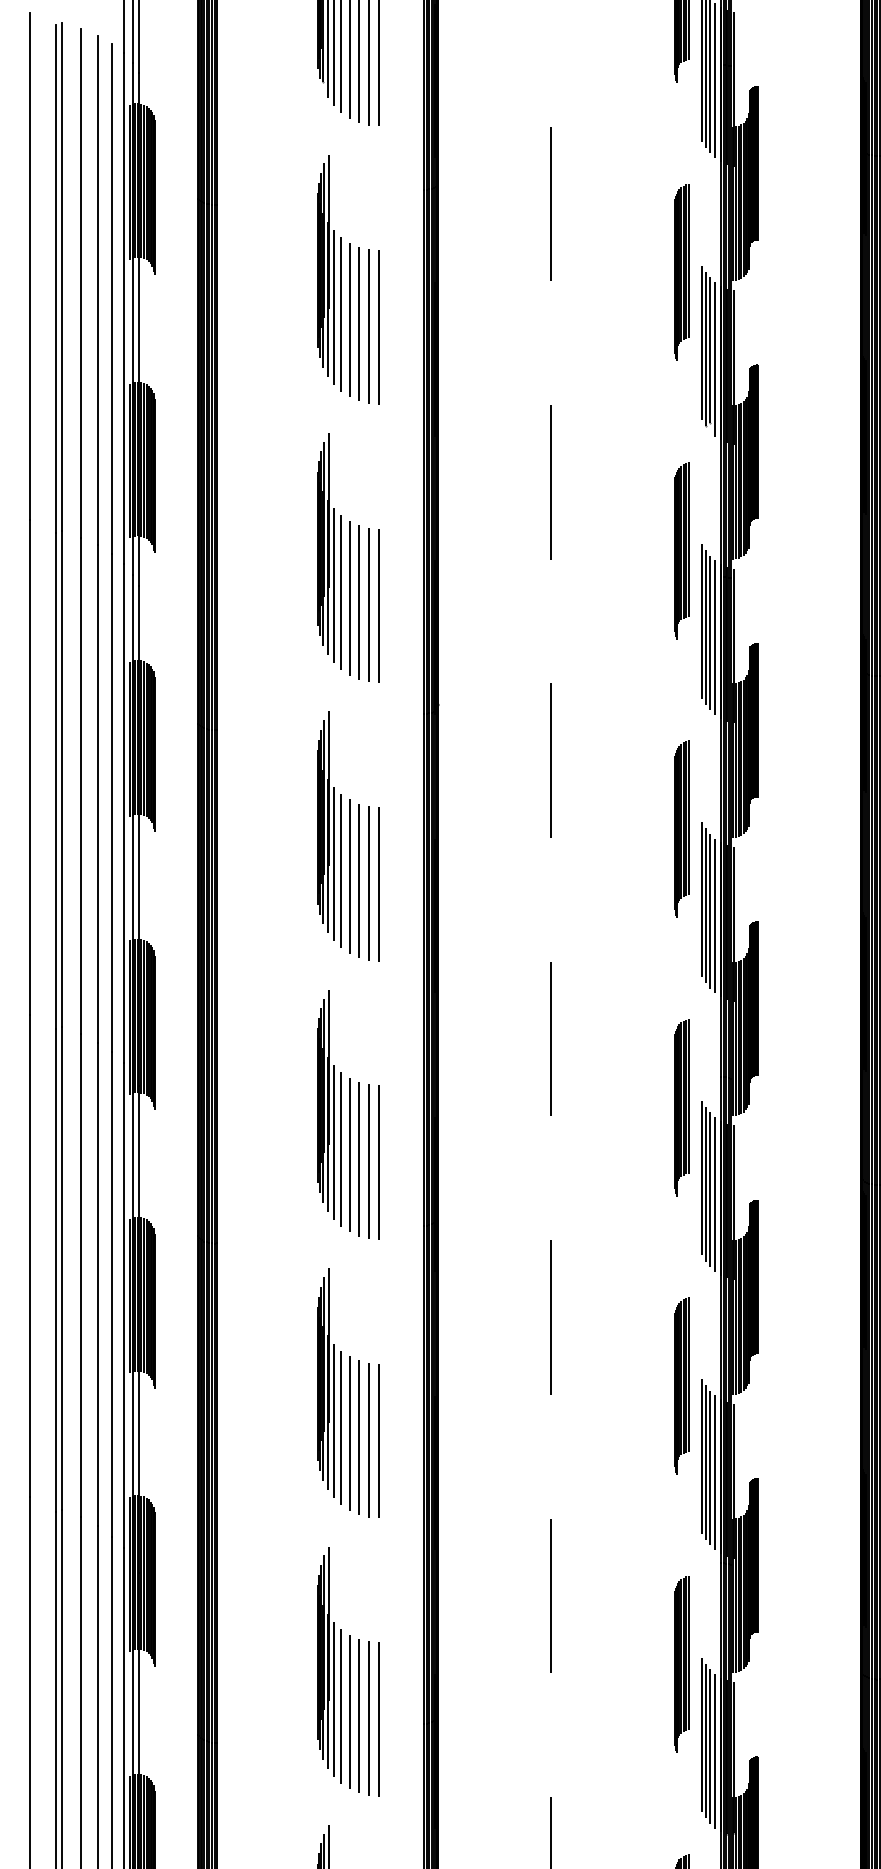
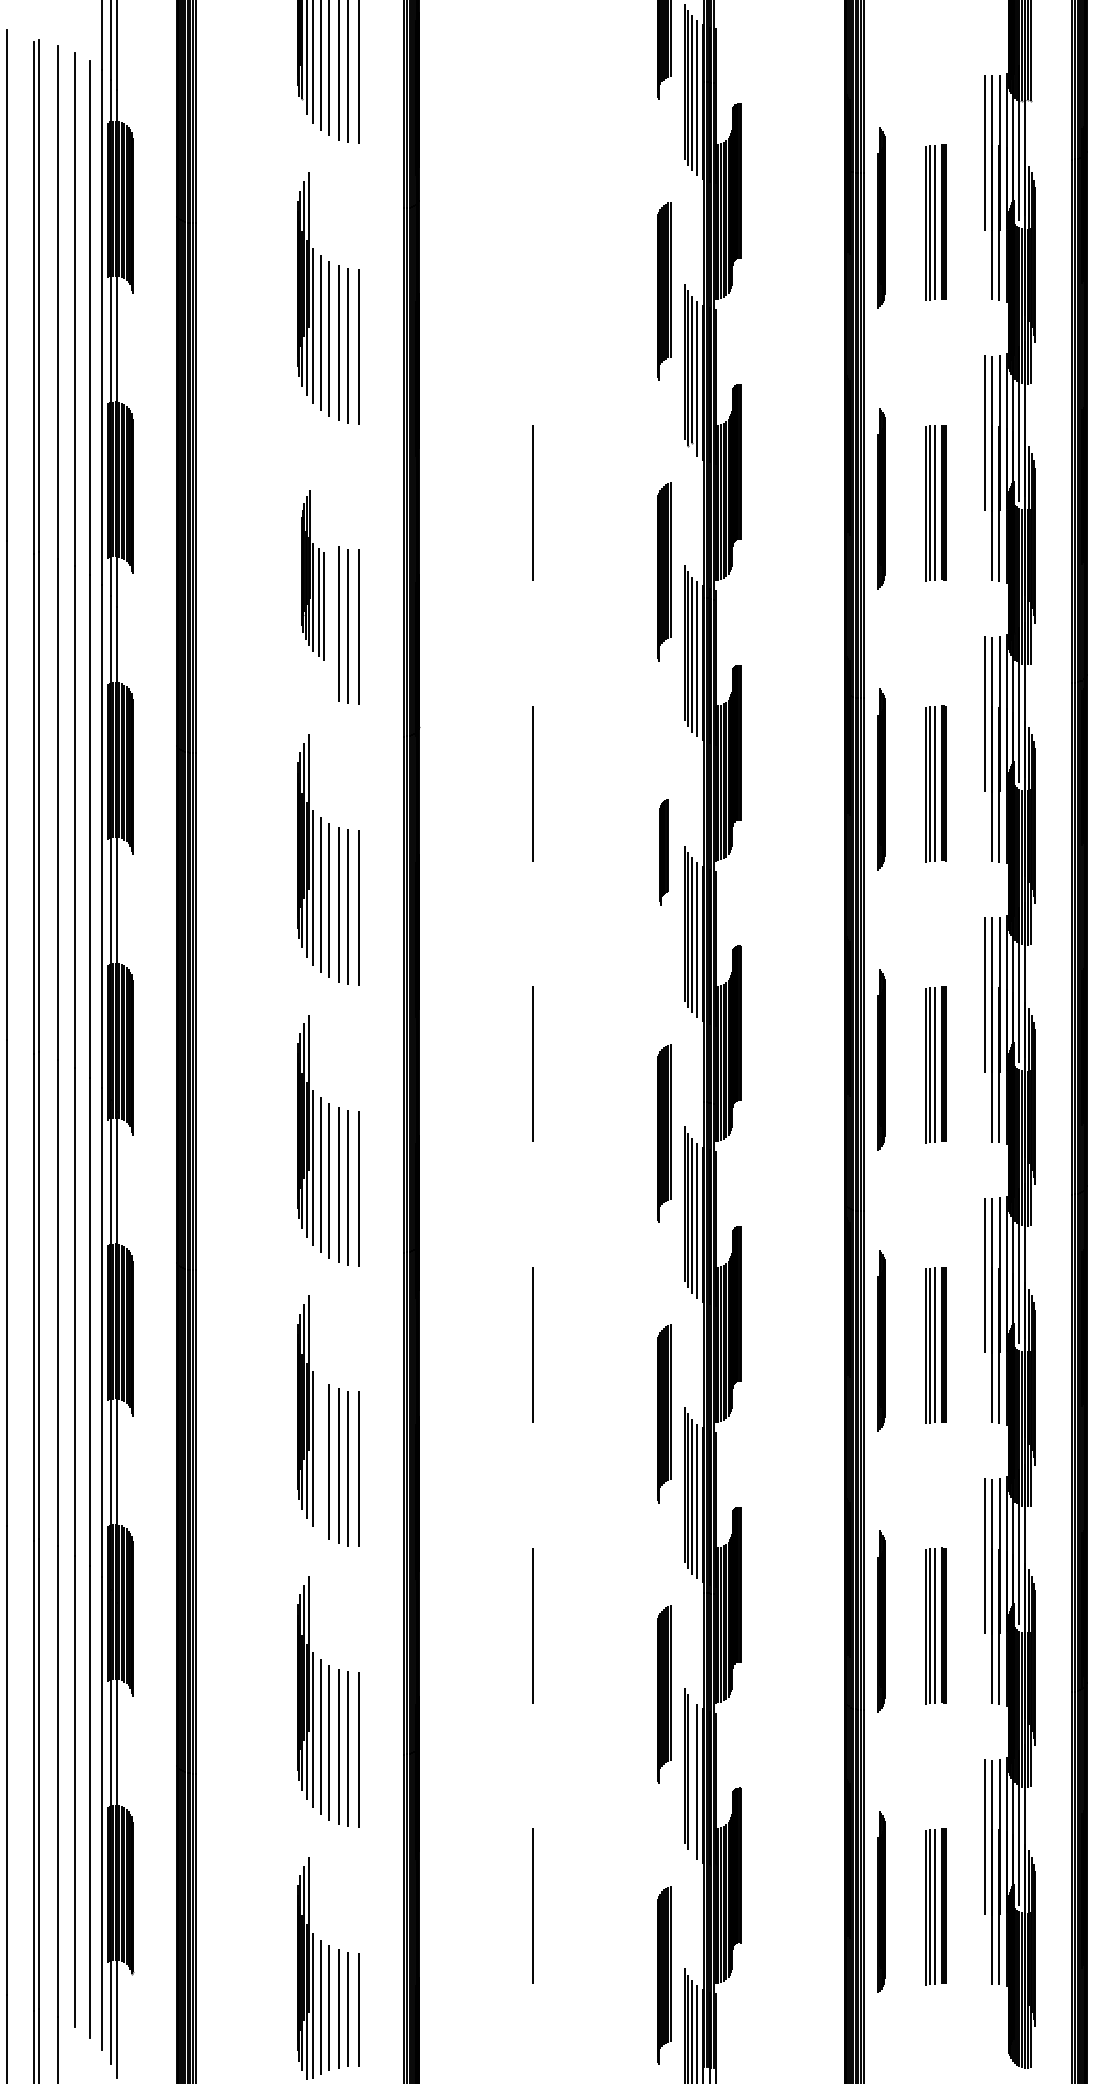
line: (551, 204) -> (532, 222), removed
part: (334, 554) -> (313, 575), size x0.7
part: (682, 829) -> (664, 852), size x0.6
line: (341, 1428) -> (320, 1456), removed
line: (709, 1746) -> (692, 1777), removed

